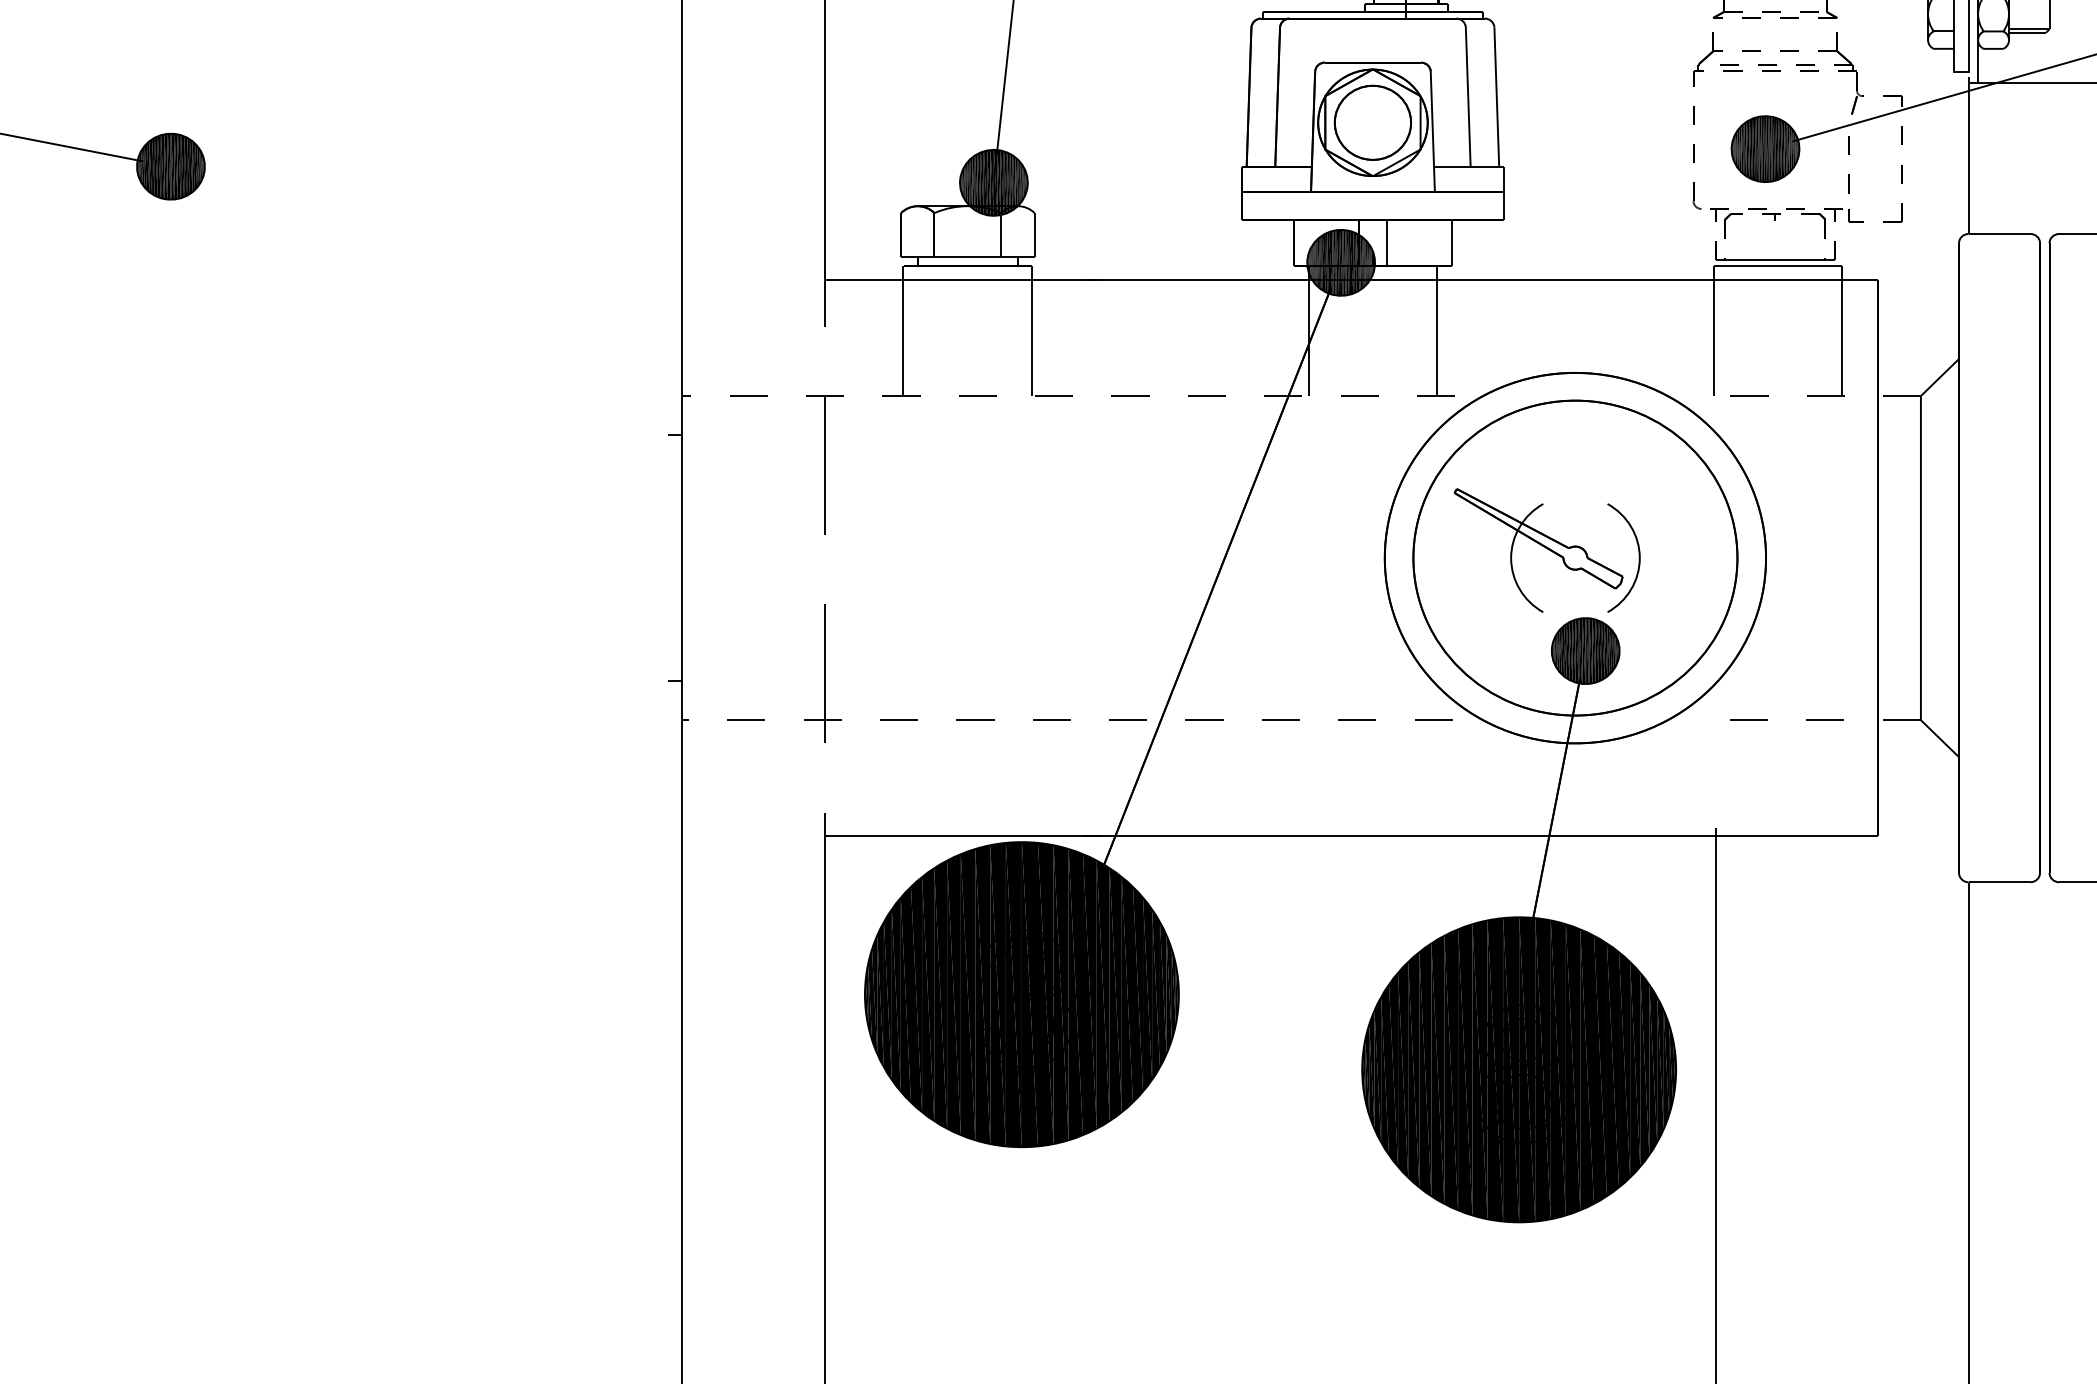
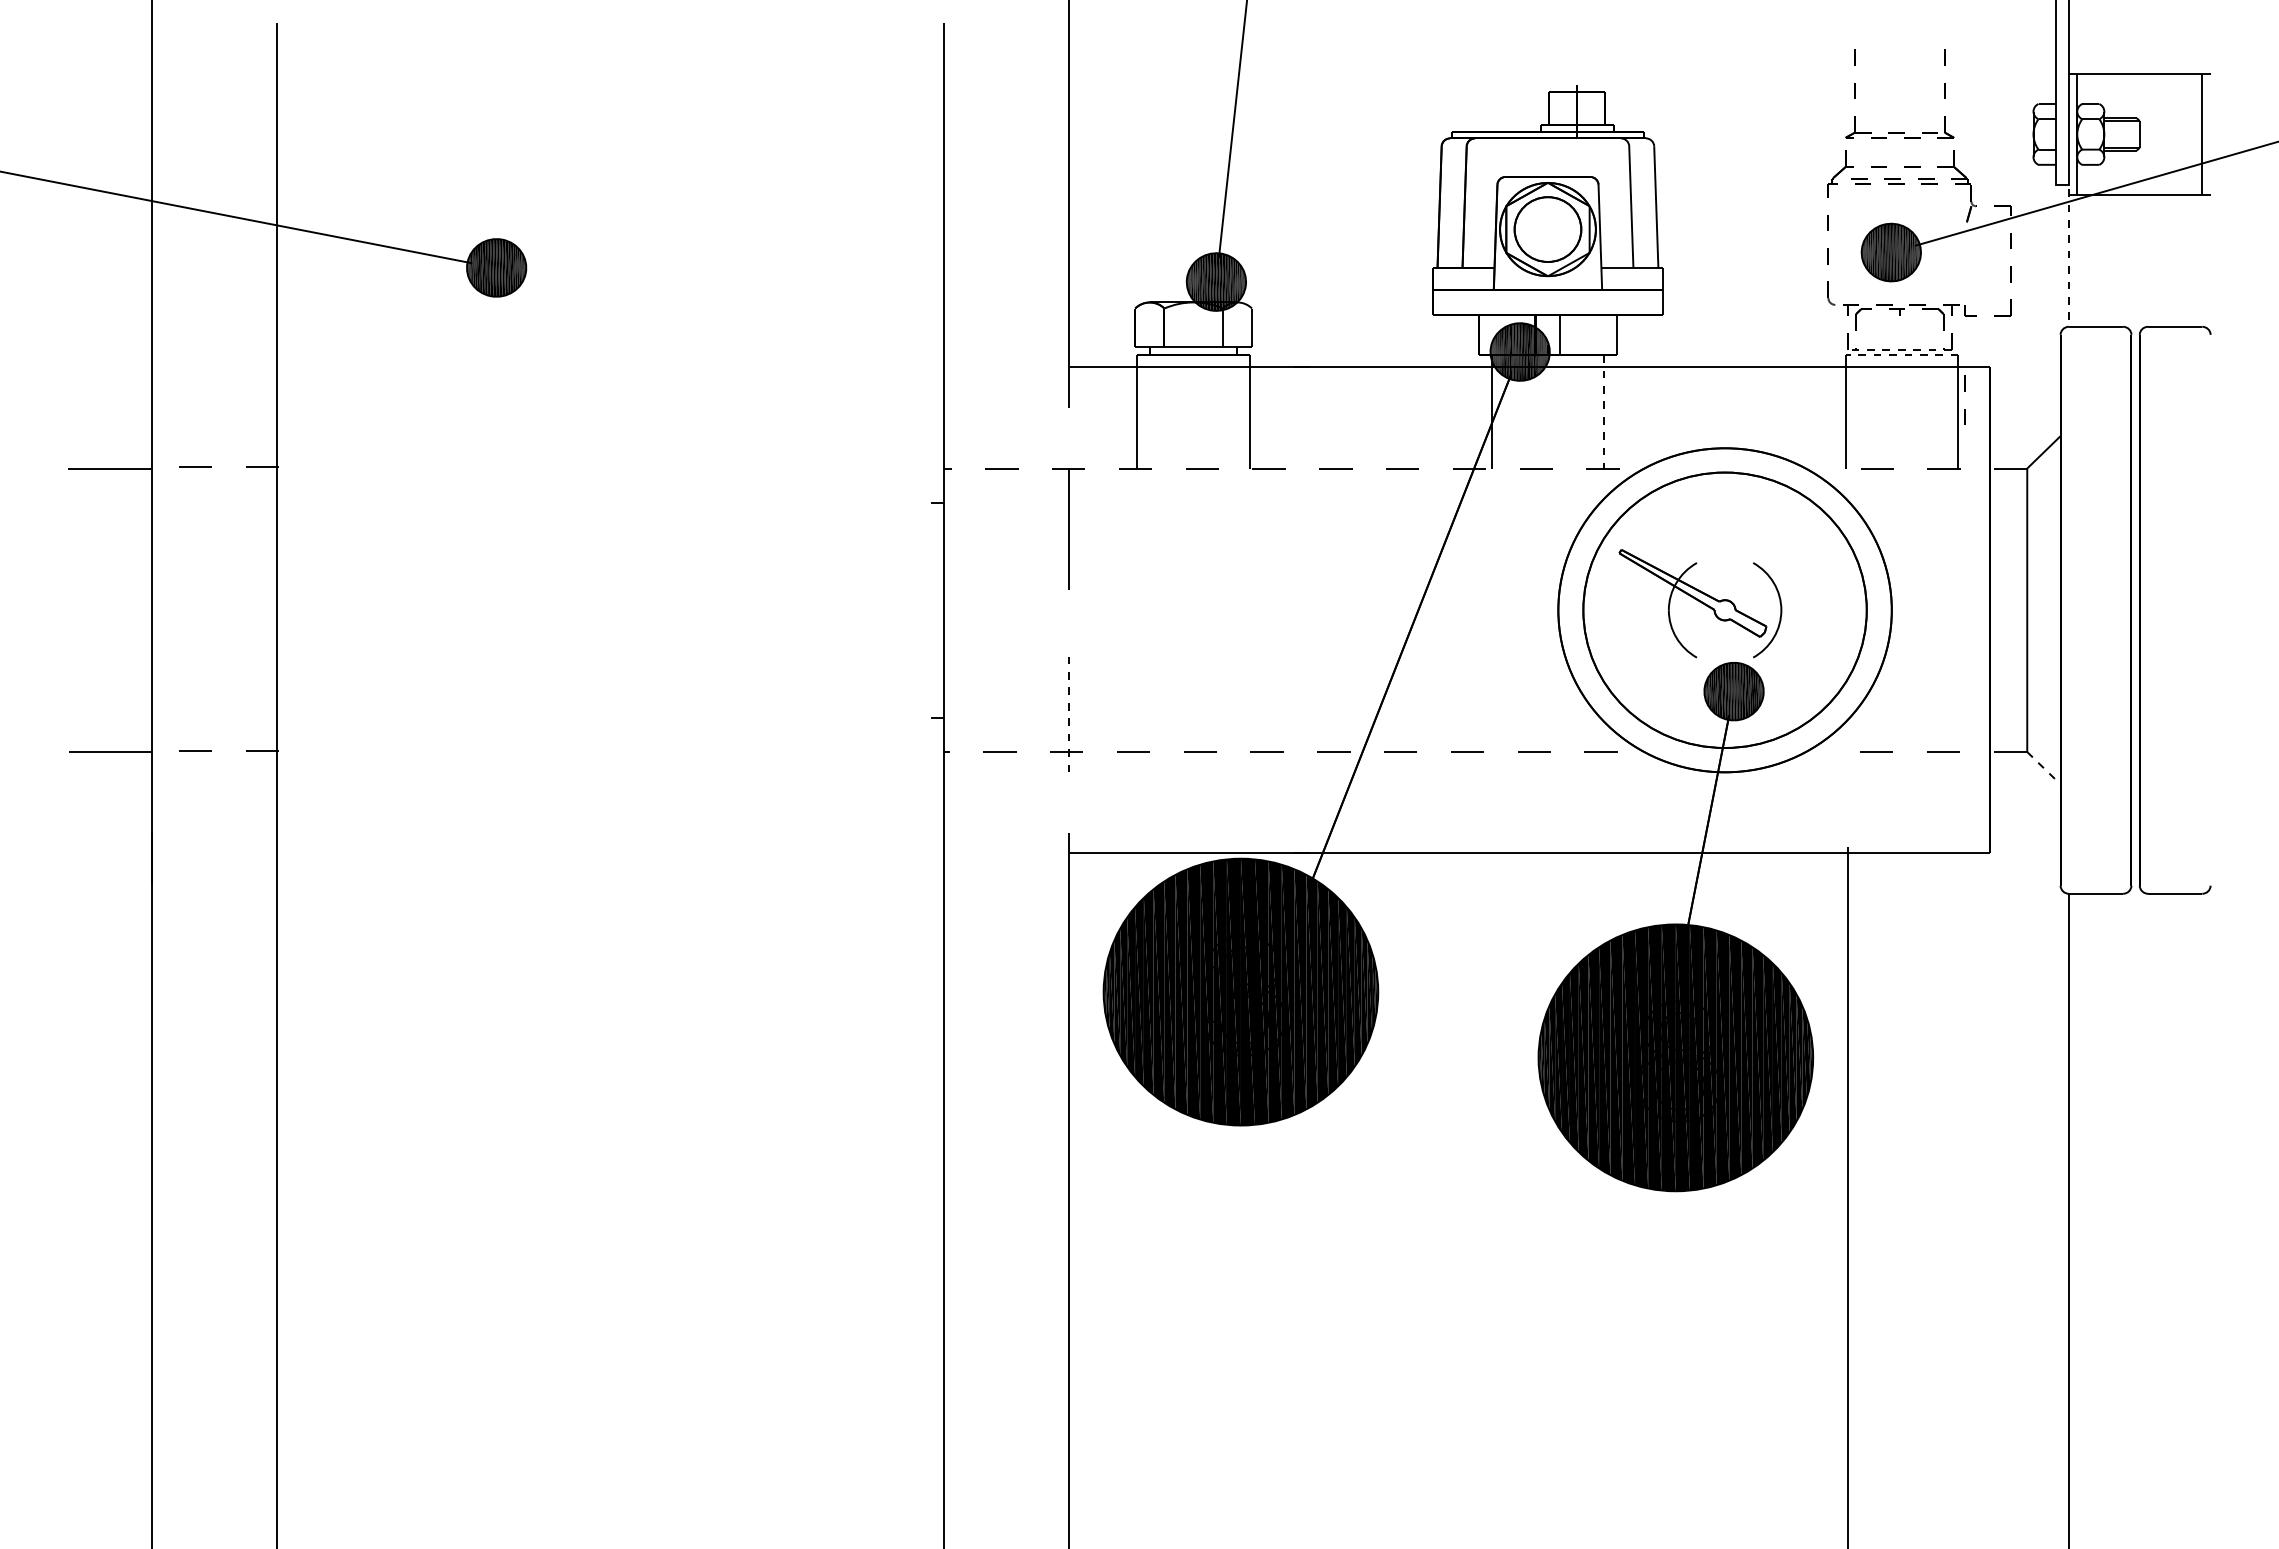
line: (1849, 154) -> (1964, 391), moved
line: (1968, 155) -> (2068, 258), solid -> dashed
line: (1774, 259) -> (1899, 349), solid -> dashed
line: (1777, 266) -> (1901, 355), solid -> dashed
line: (1437, 330) -> (1604, 411), solid -> dashed
line: (824, 673) -> (1068, 711), solid -> dashed
line: (1940, 739) -> (2044, 768), solid -> dashed

